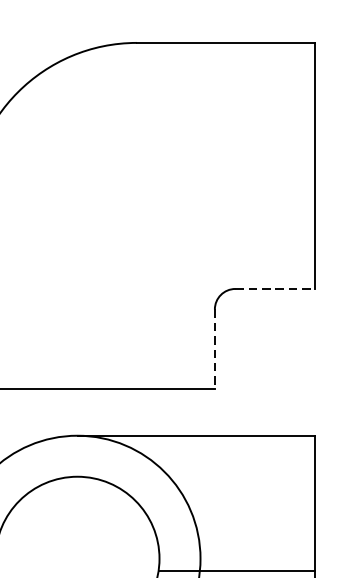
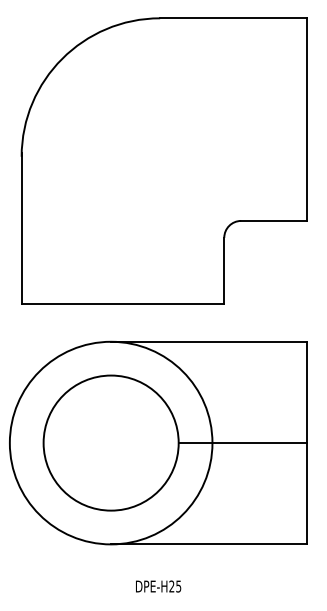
line: (275, 288) -> (274, 220), dashed -> solid
line: (215, 349) -> (224, 270), dashed -> solid
line: (237, 571) -> (242, 443), moved

